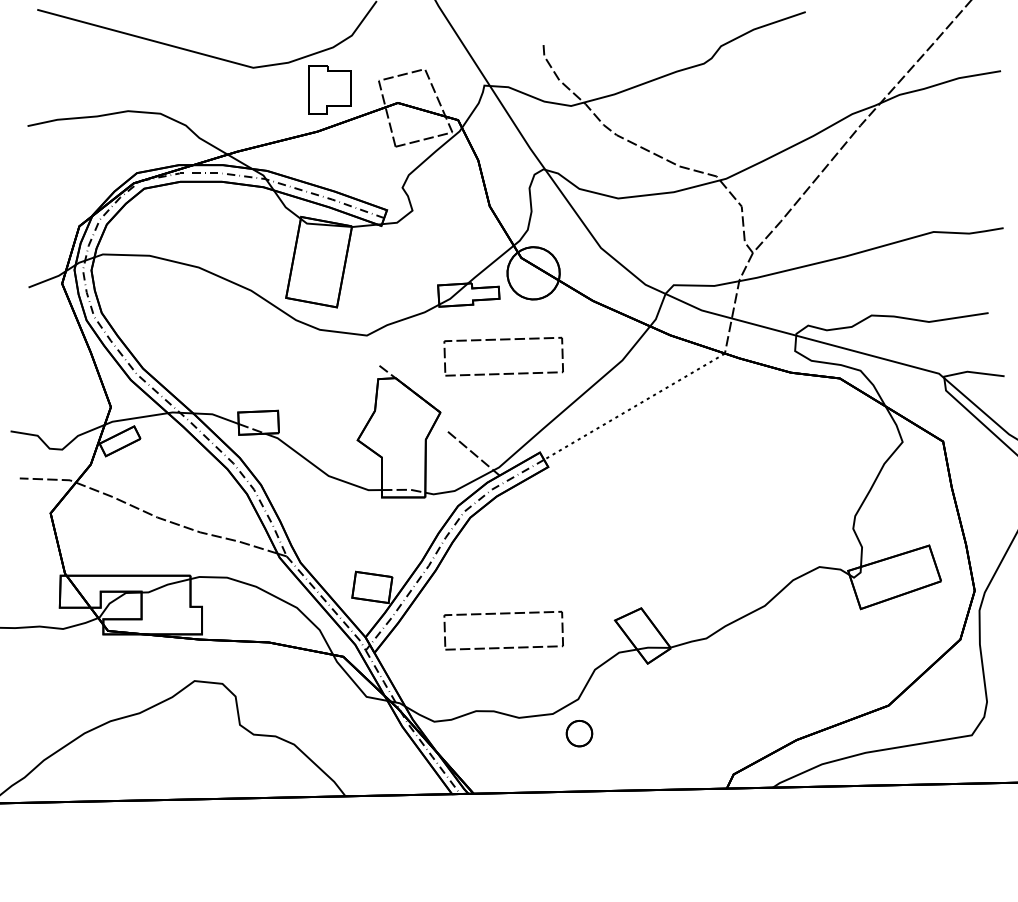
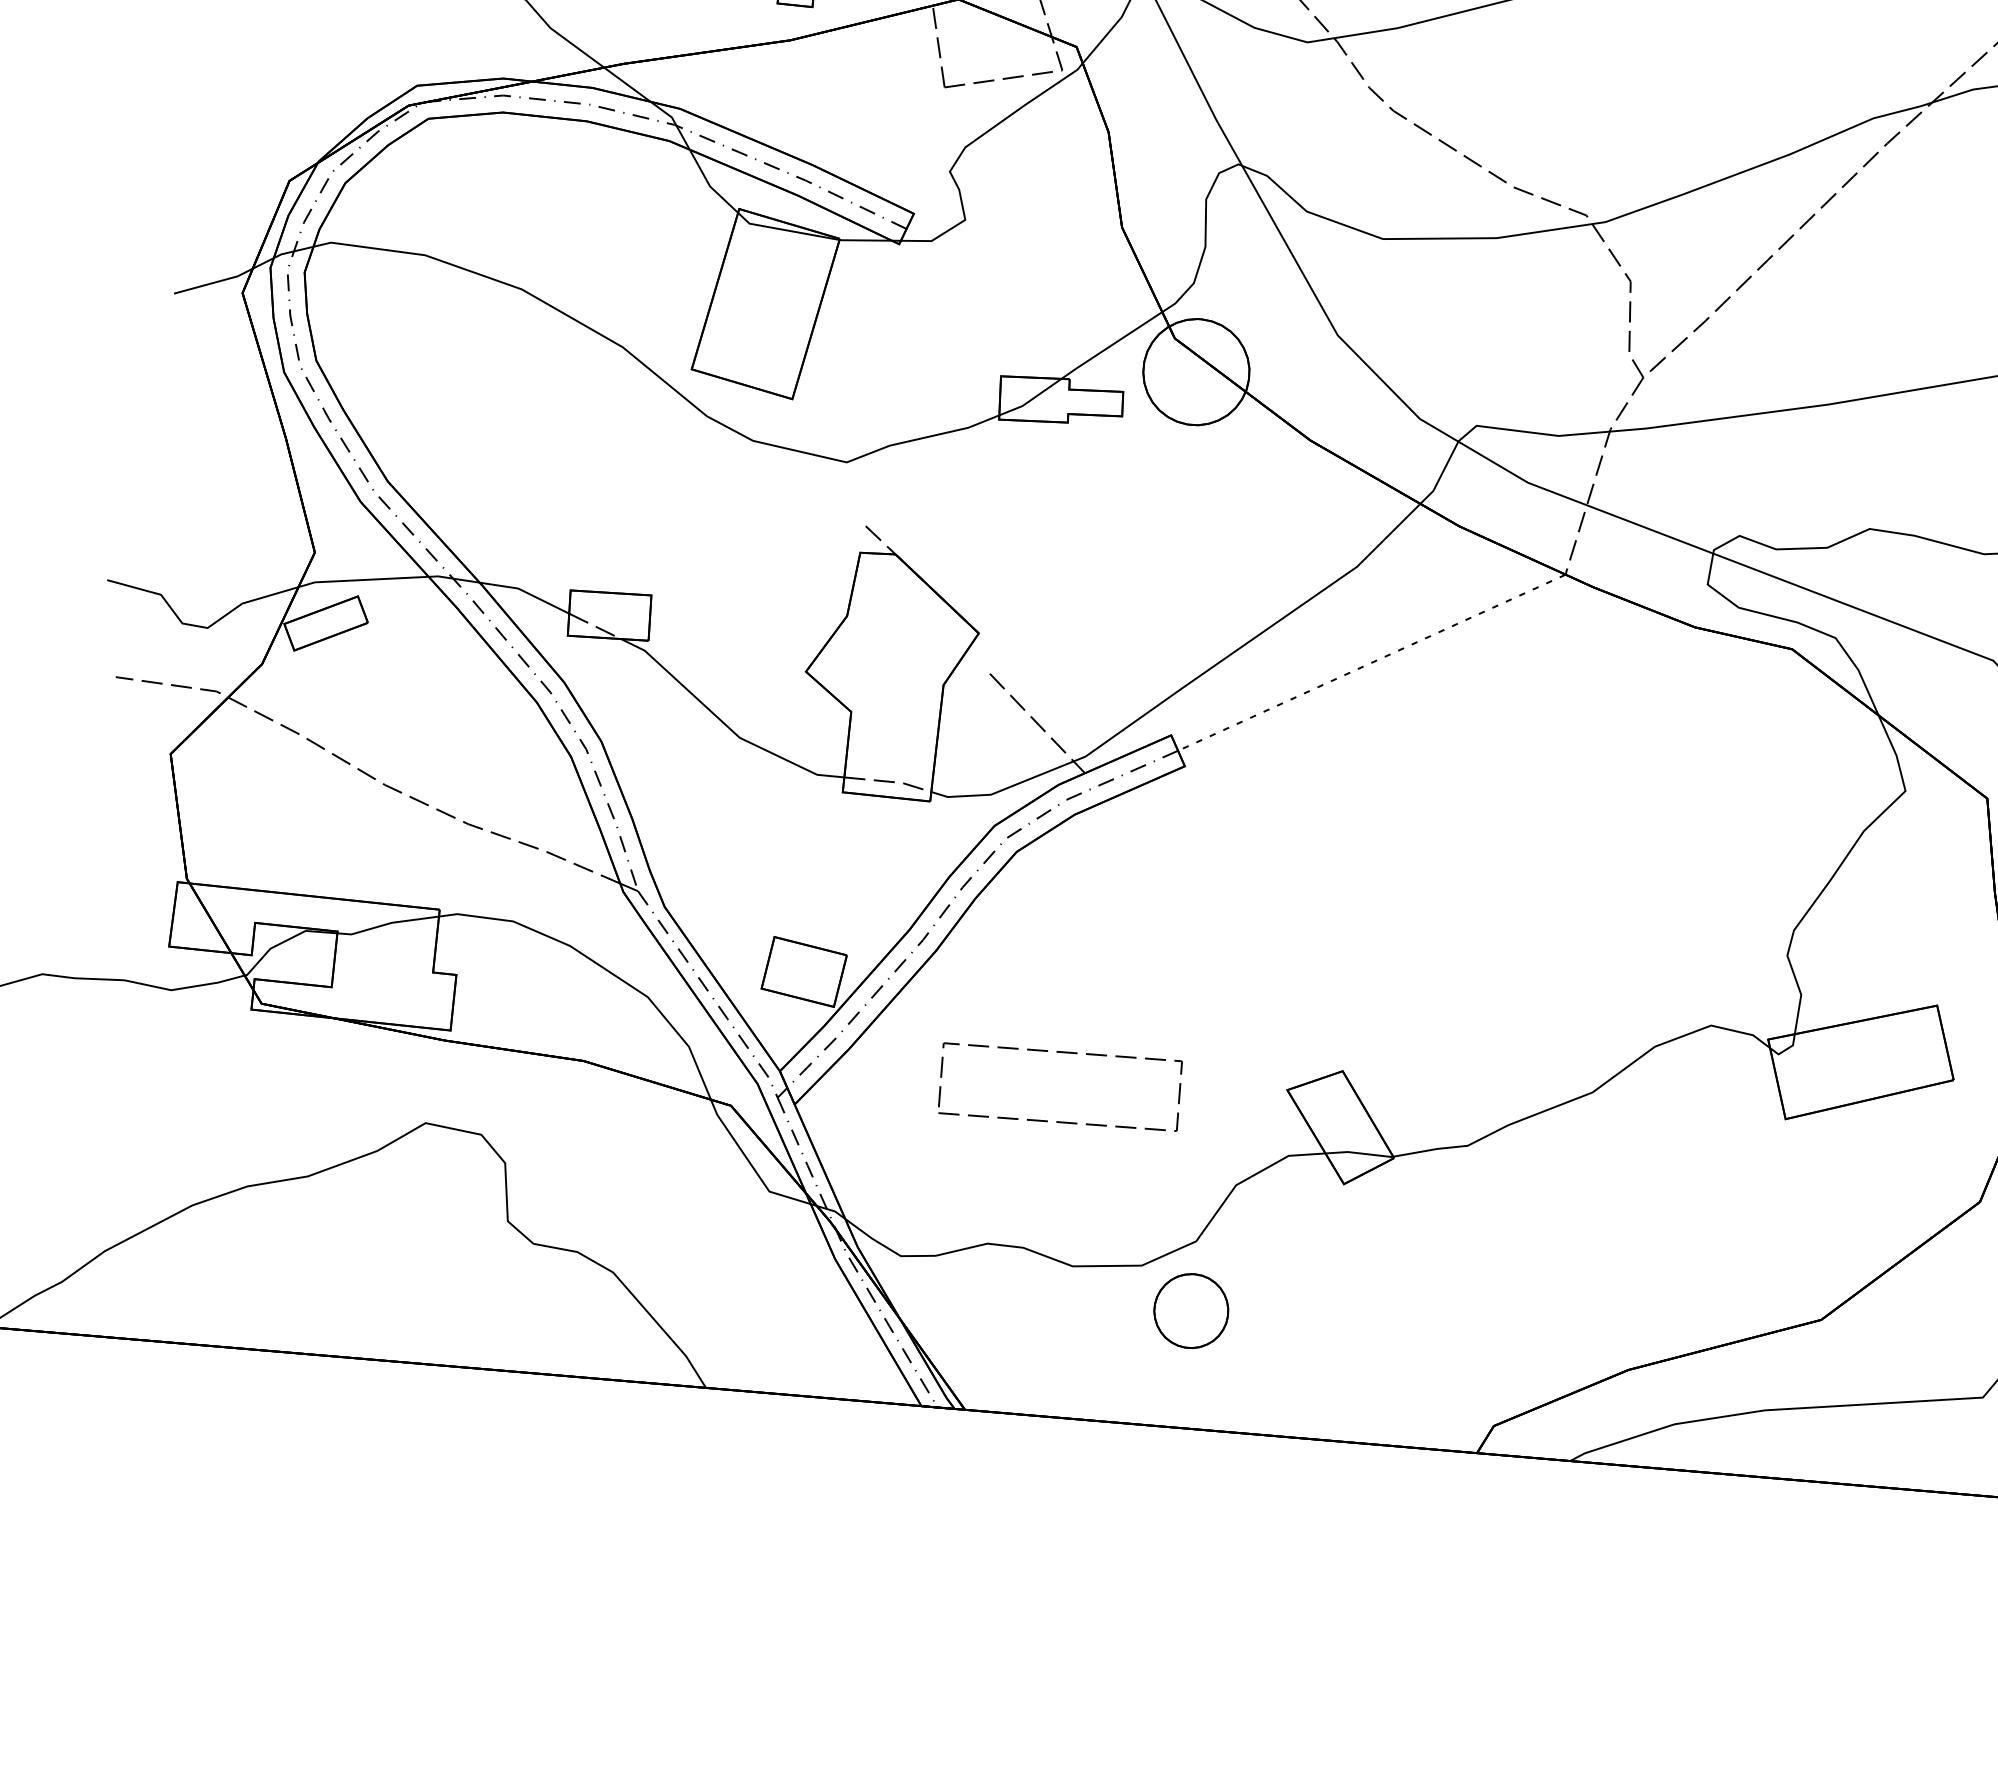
part: (503, 340) -> (1121, 501), removed
part: (579, 733) -> (1191, 1310), size x1.43

